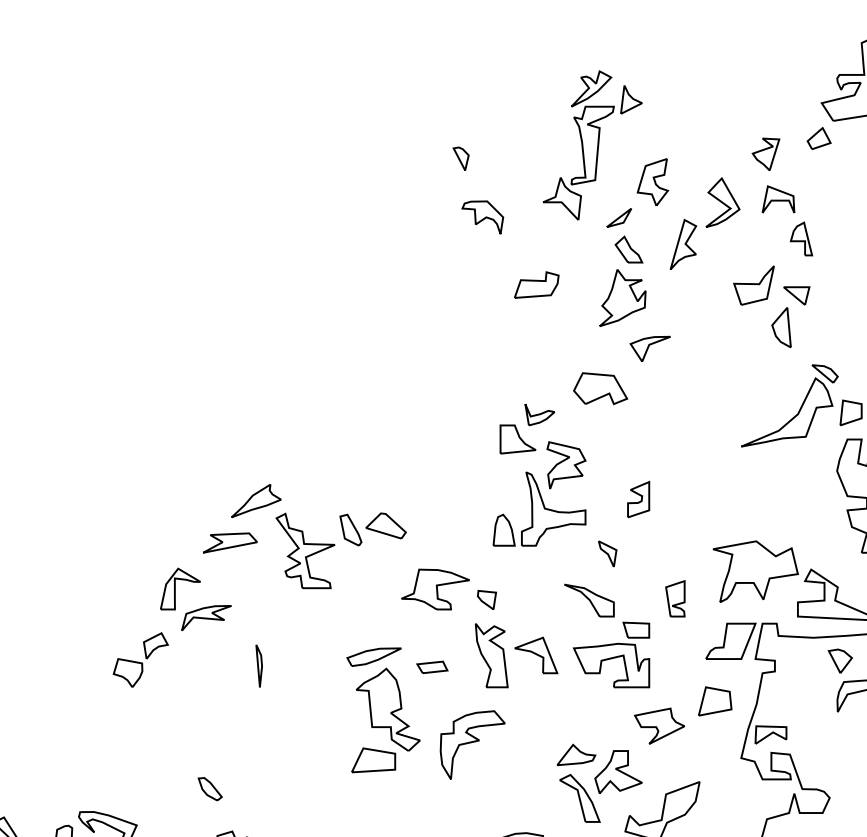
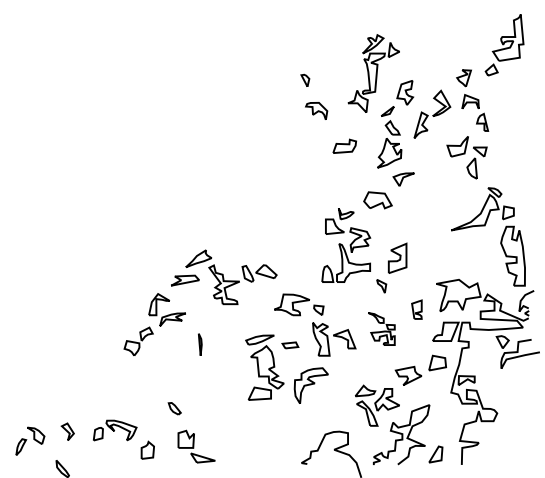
part: (638, 498) -> (397, 257), size x1.6
part: (607, 634) -> (381, 328), size x0.6

